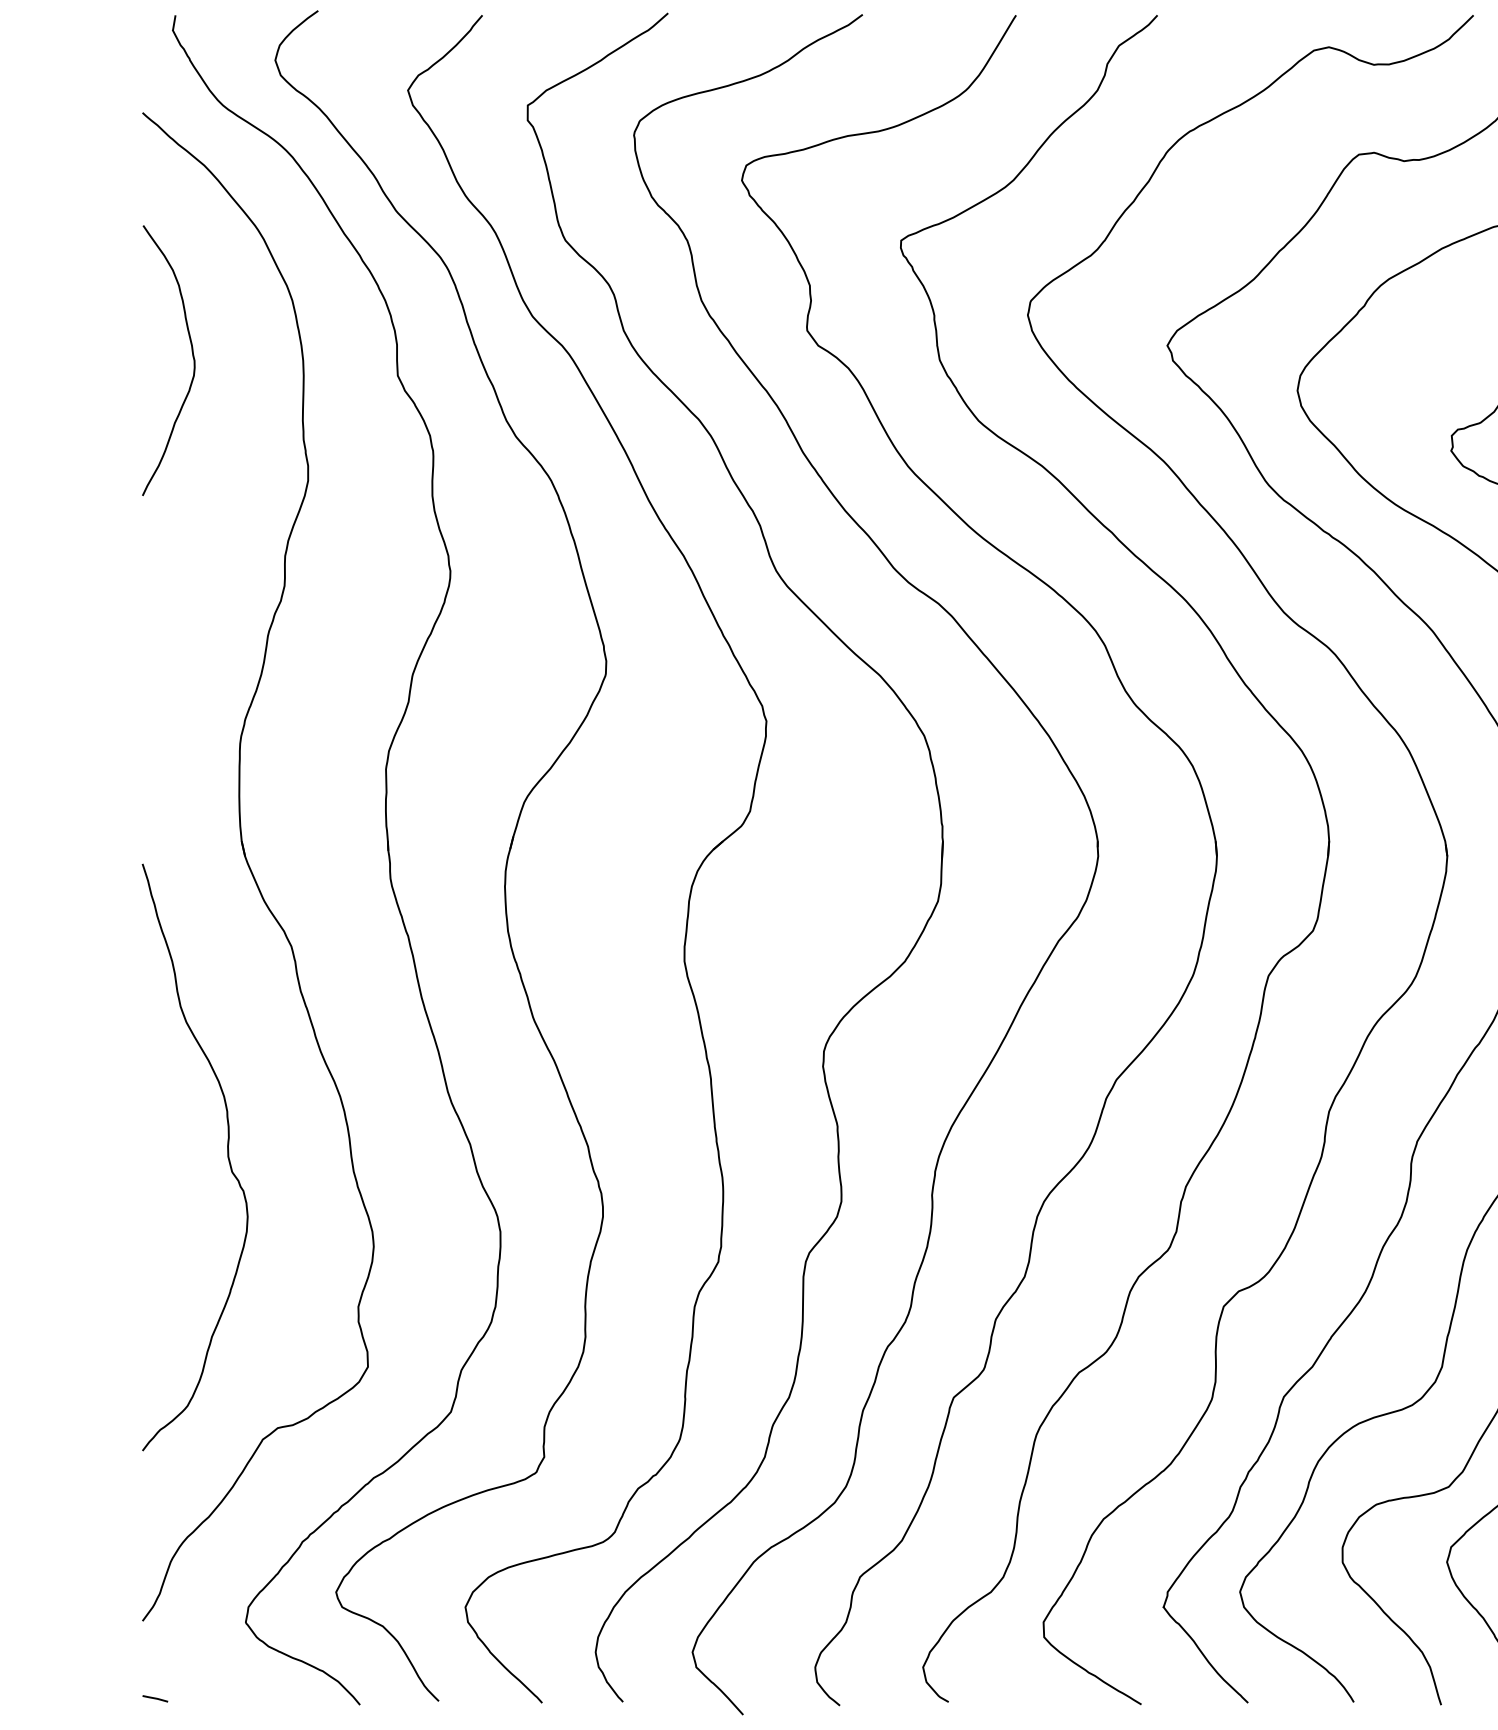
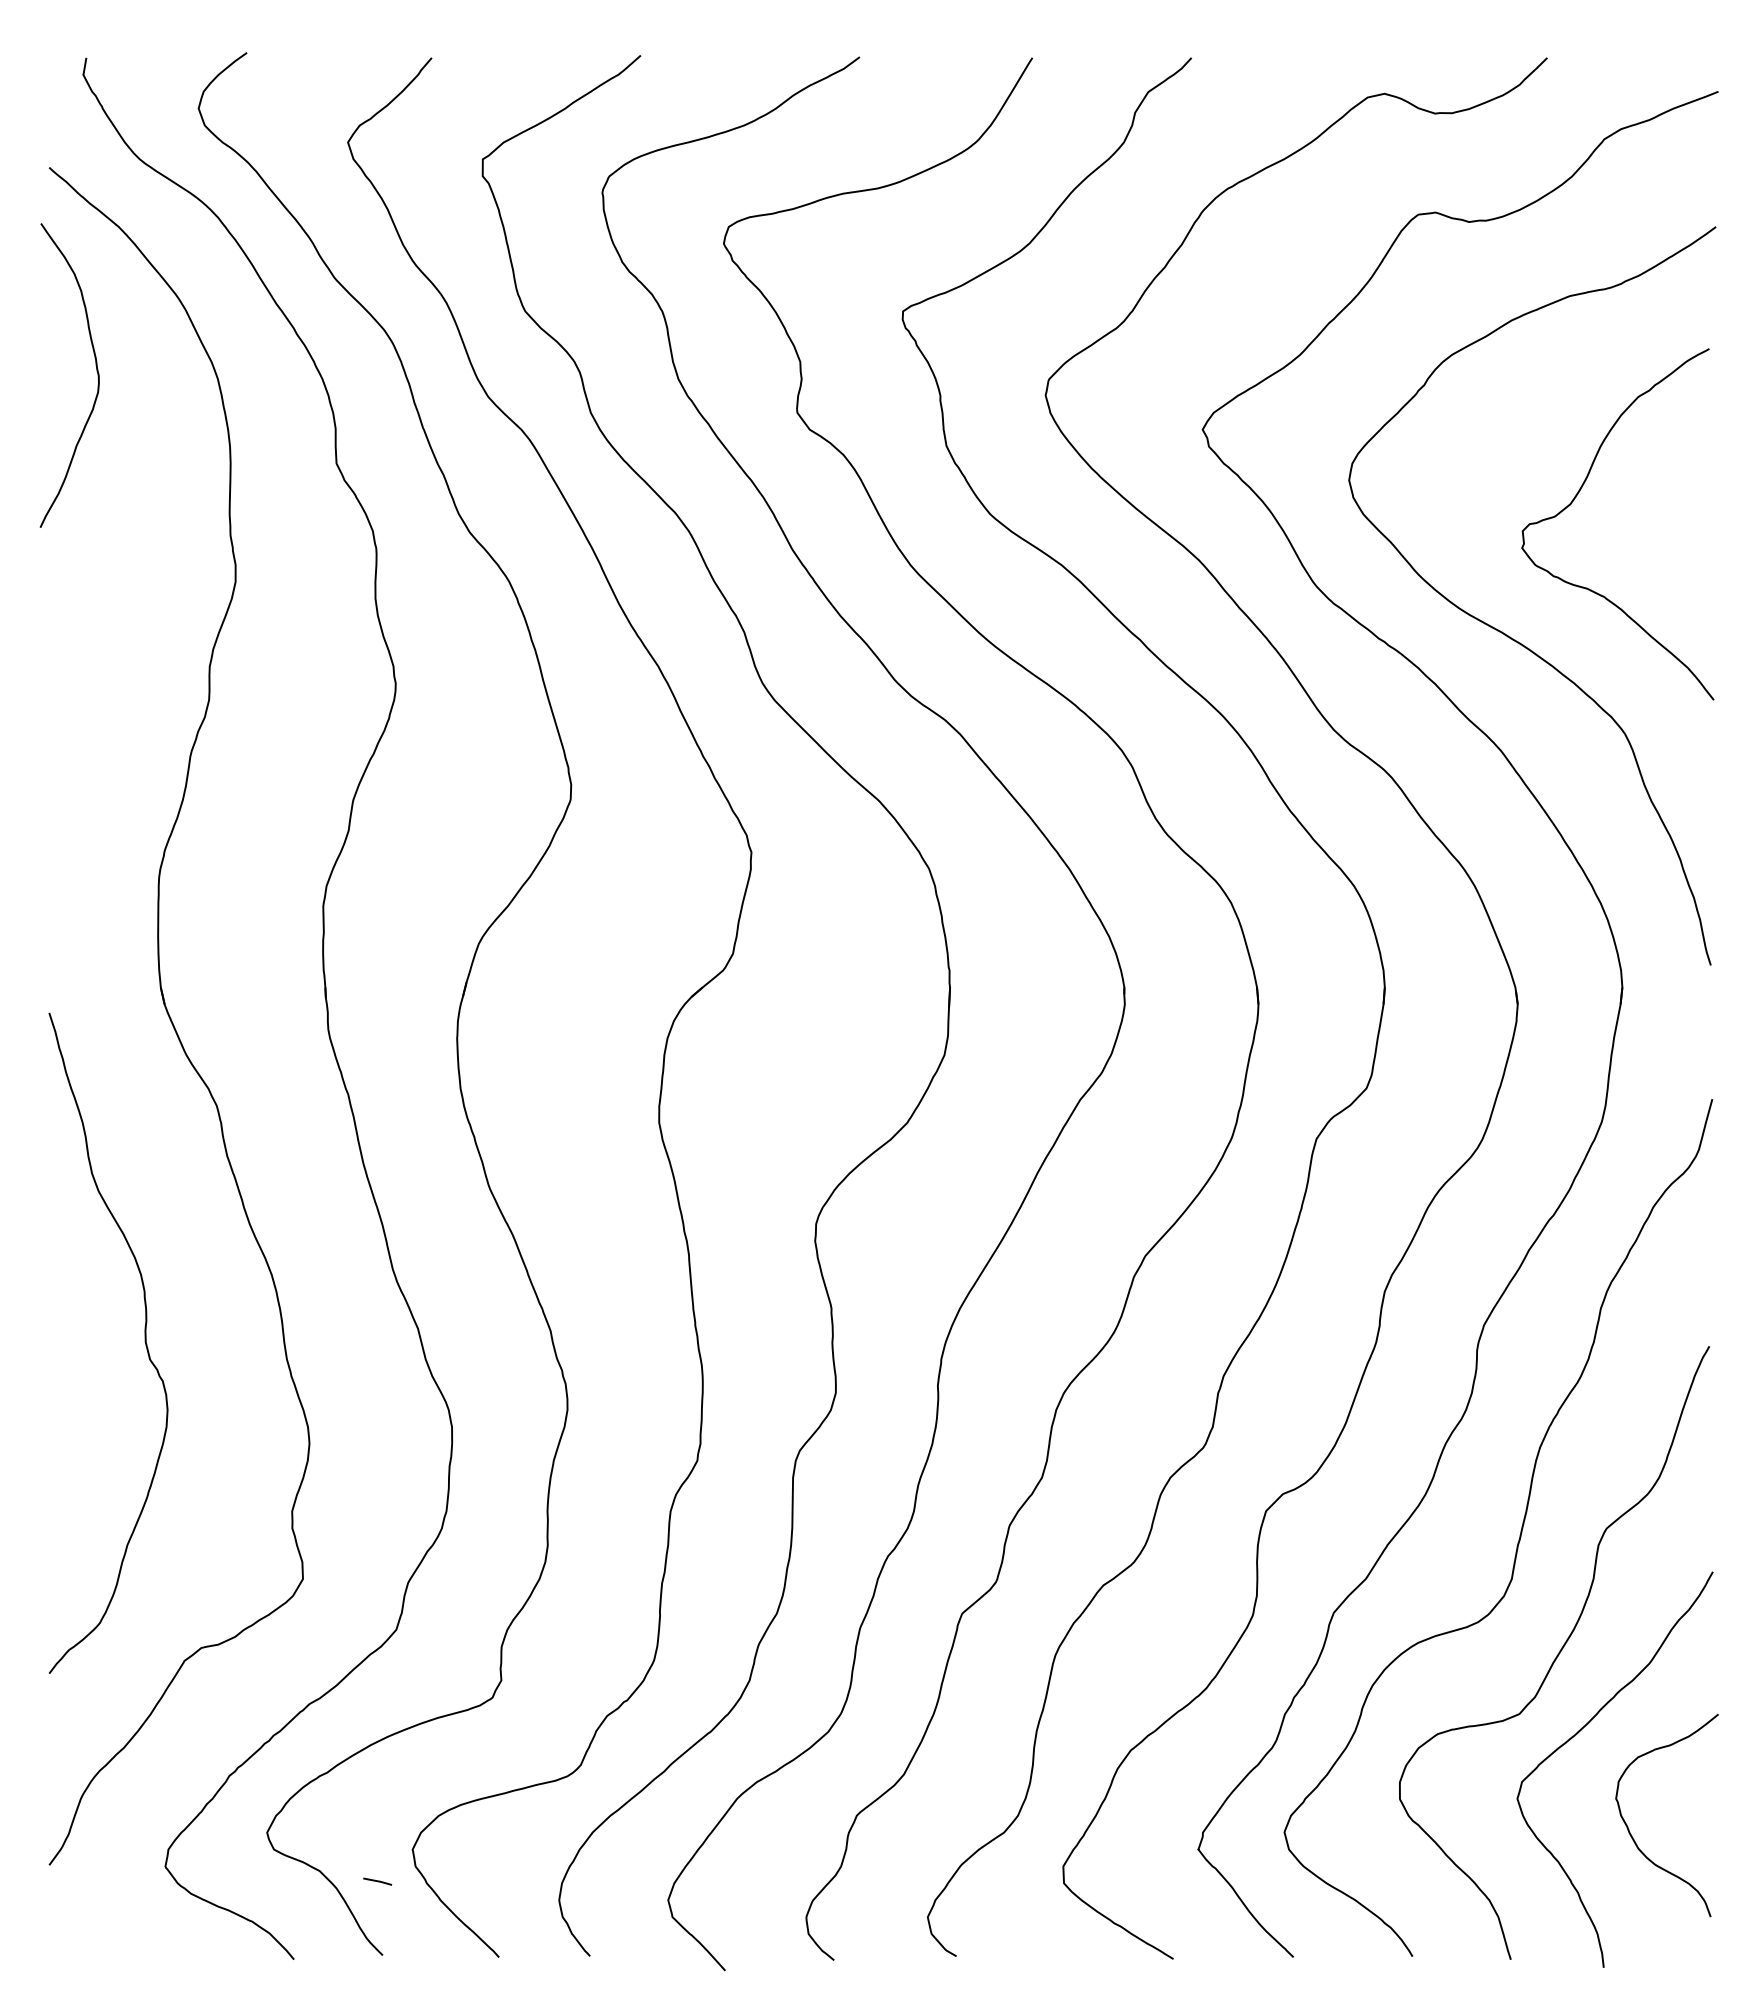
curve: (192, 357) -> (96, 371), moved
line: (155, 1698) -> (377, 1881), moved

